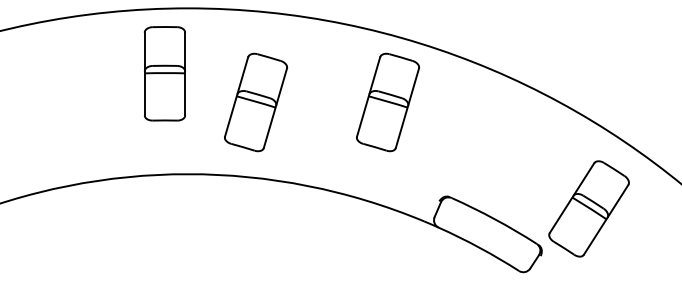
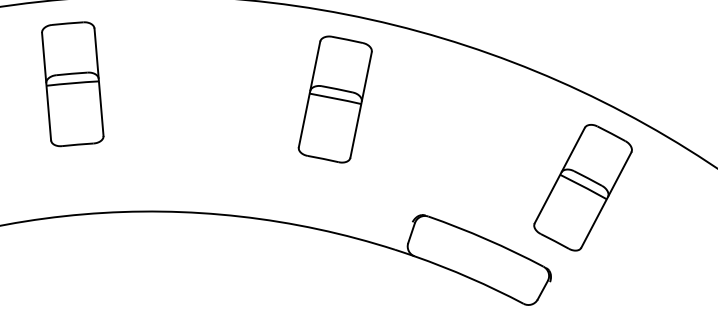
part: (164, 73) -> (72, 83), moved
part: (256, 102) -> (164, 113), removed
part: (588, 208) -> (582, 187), moved

